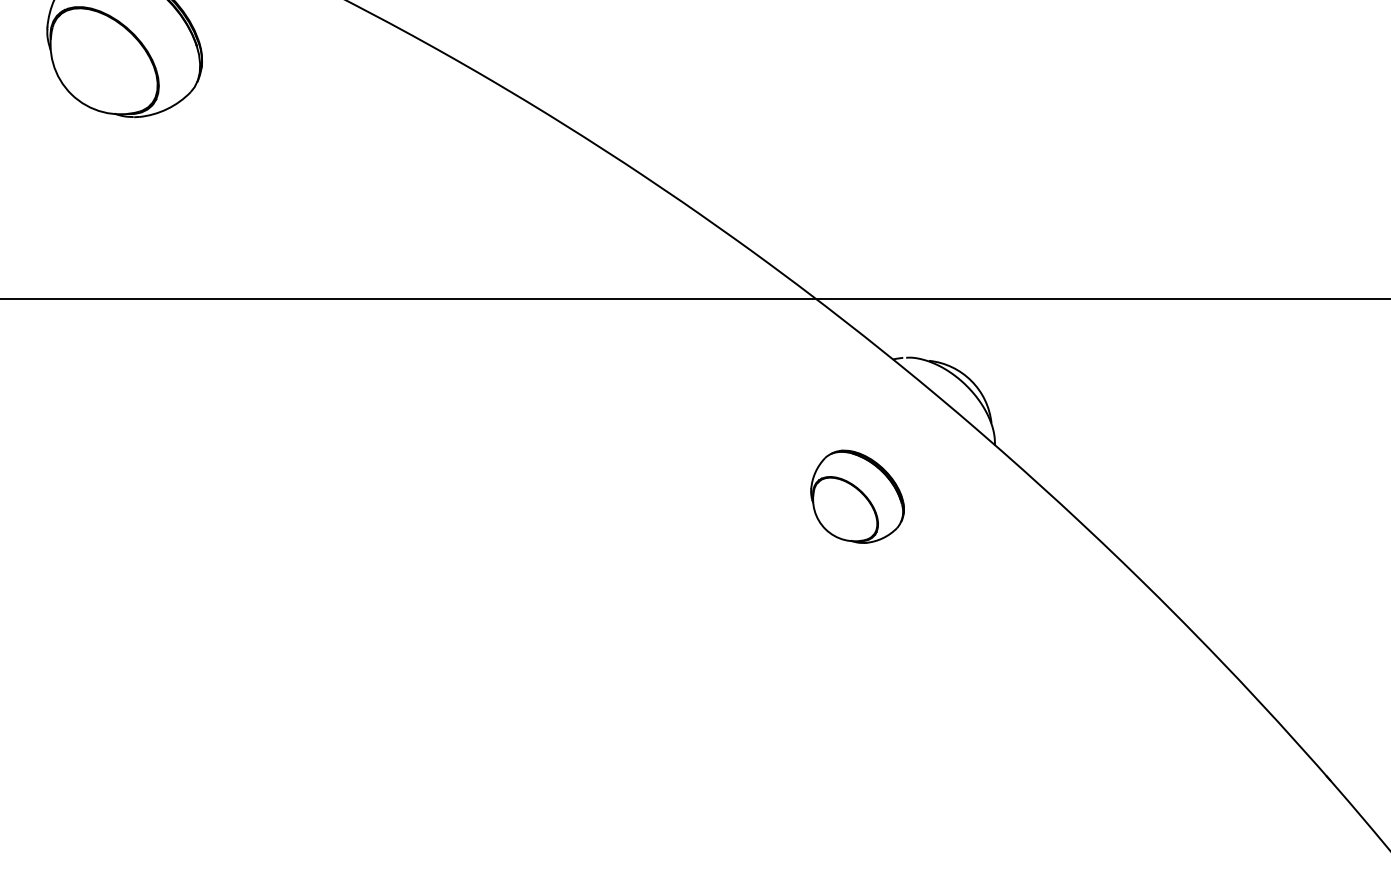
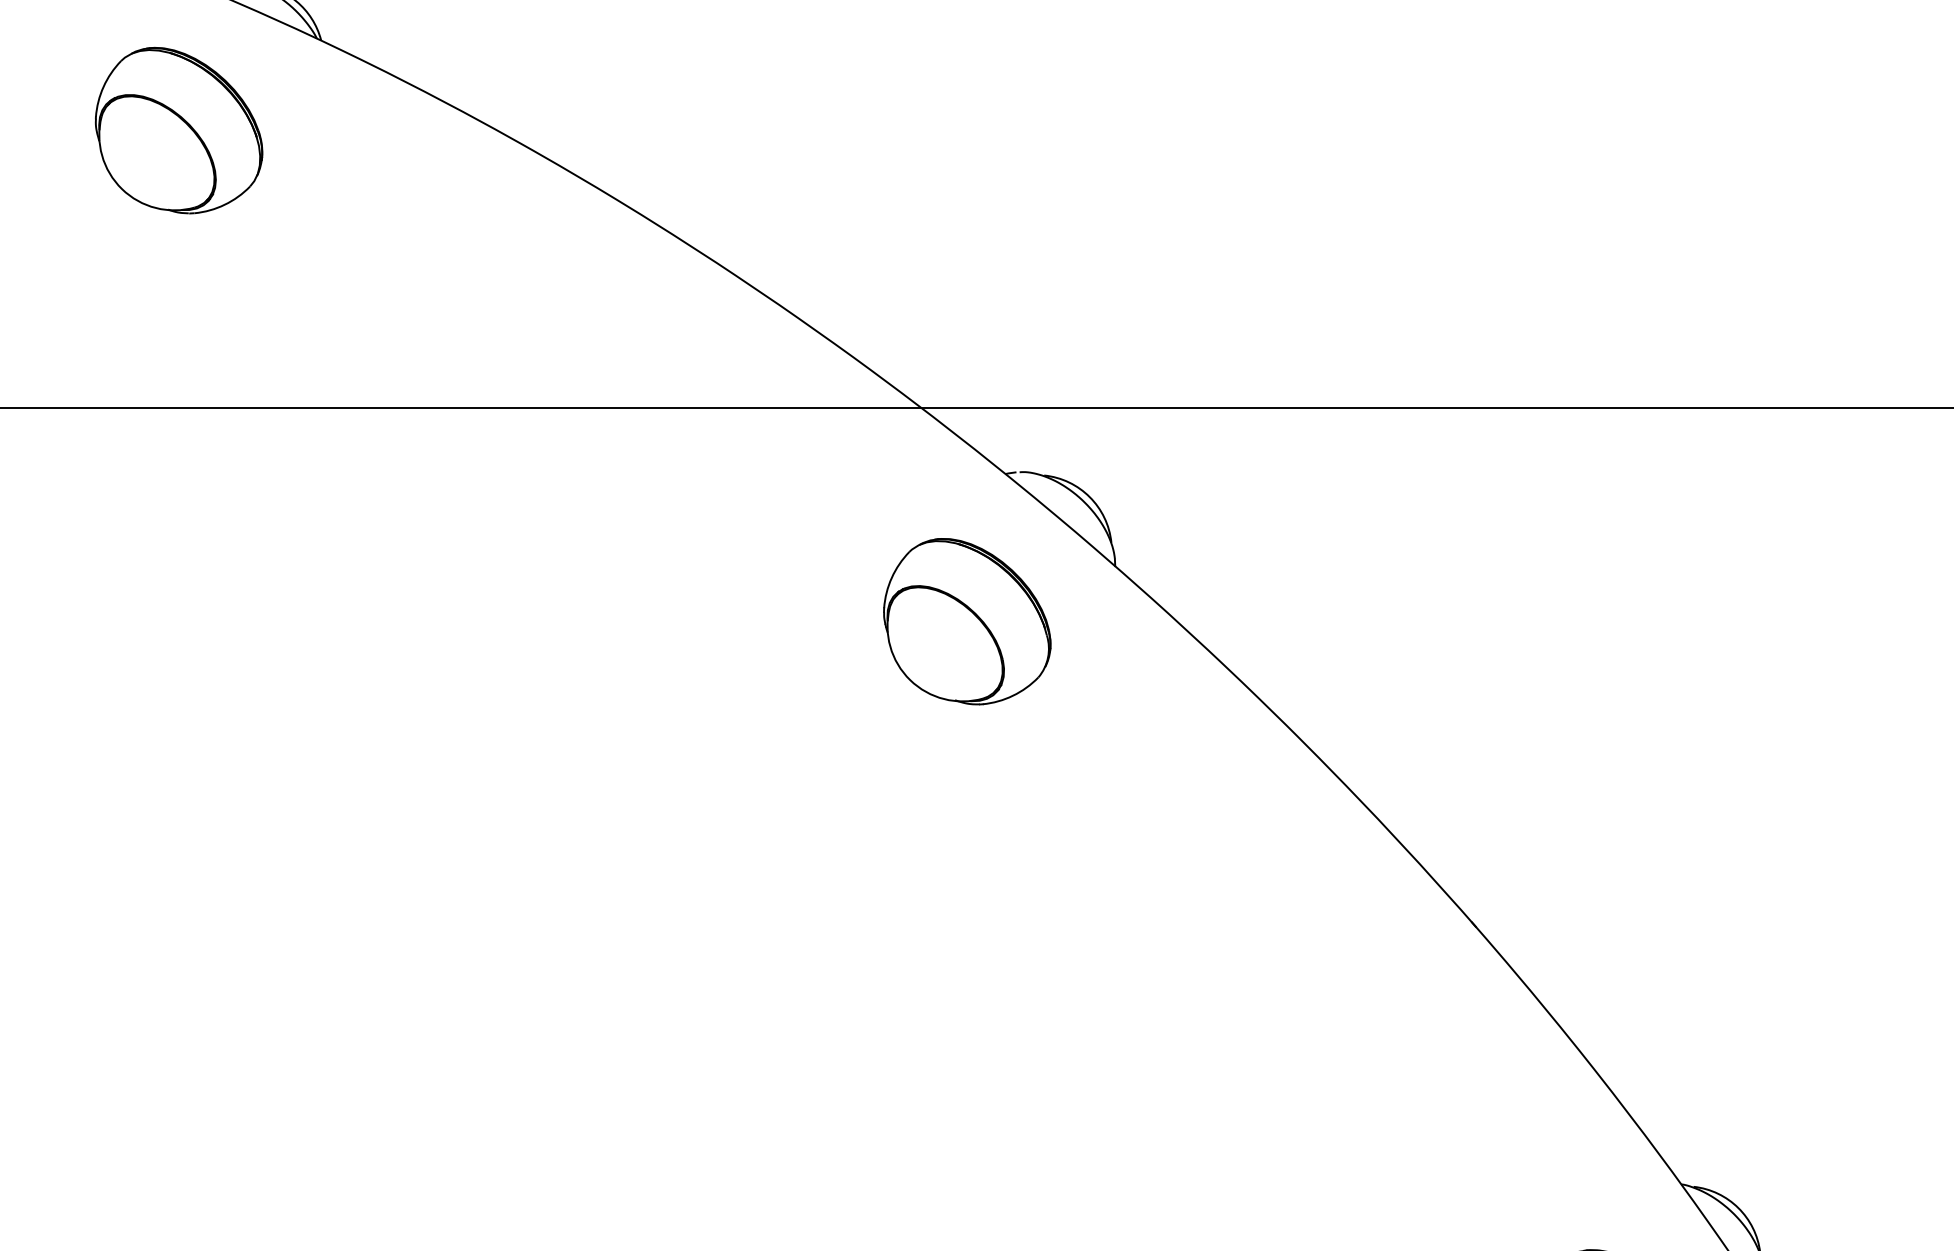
part: (857, 496) -> (967, 621), size x1.67

